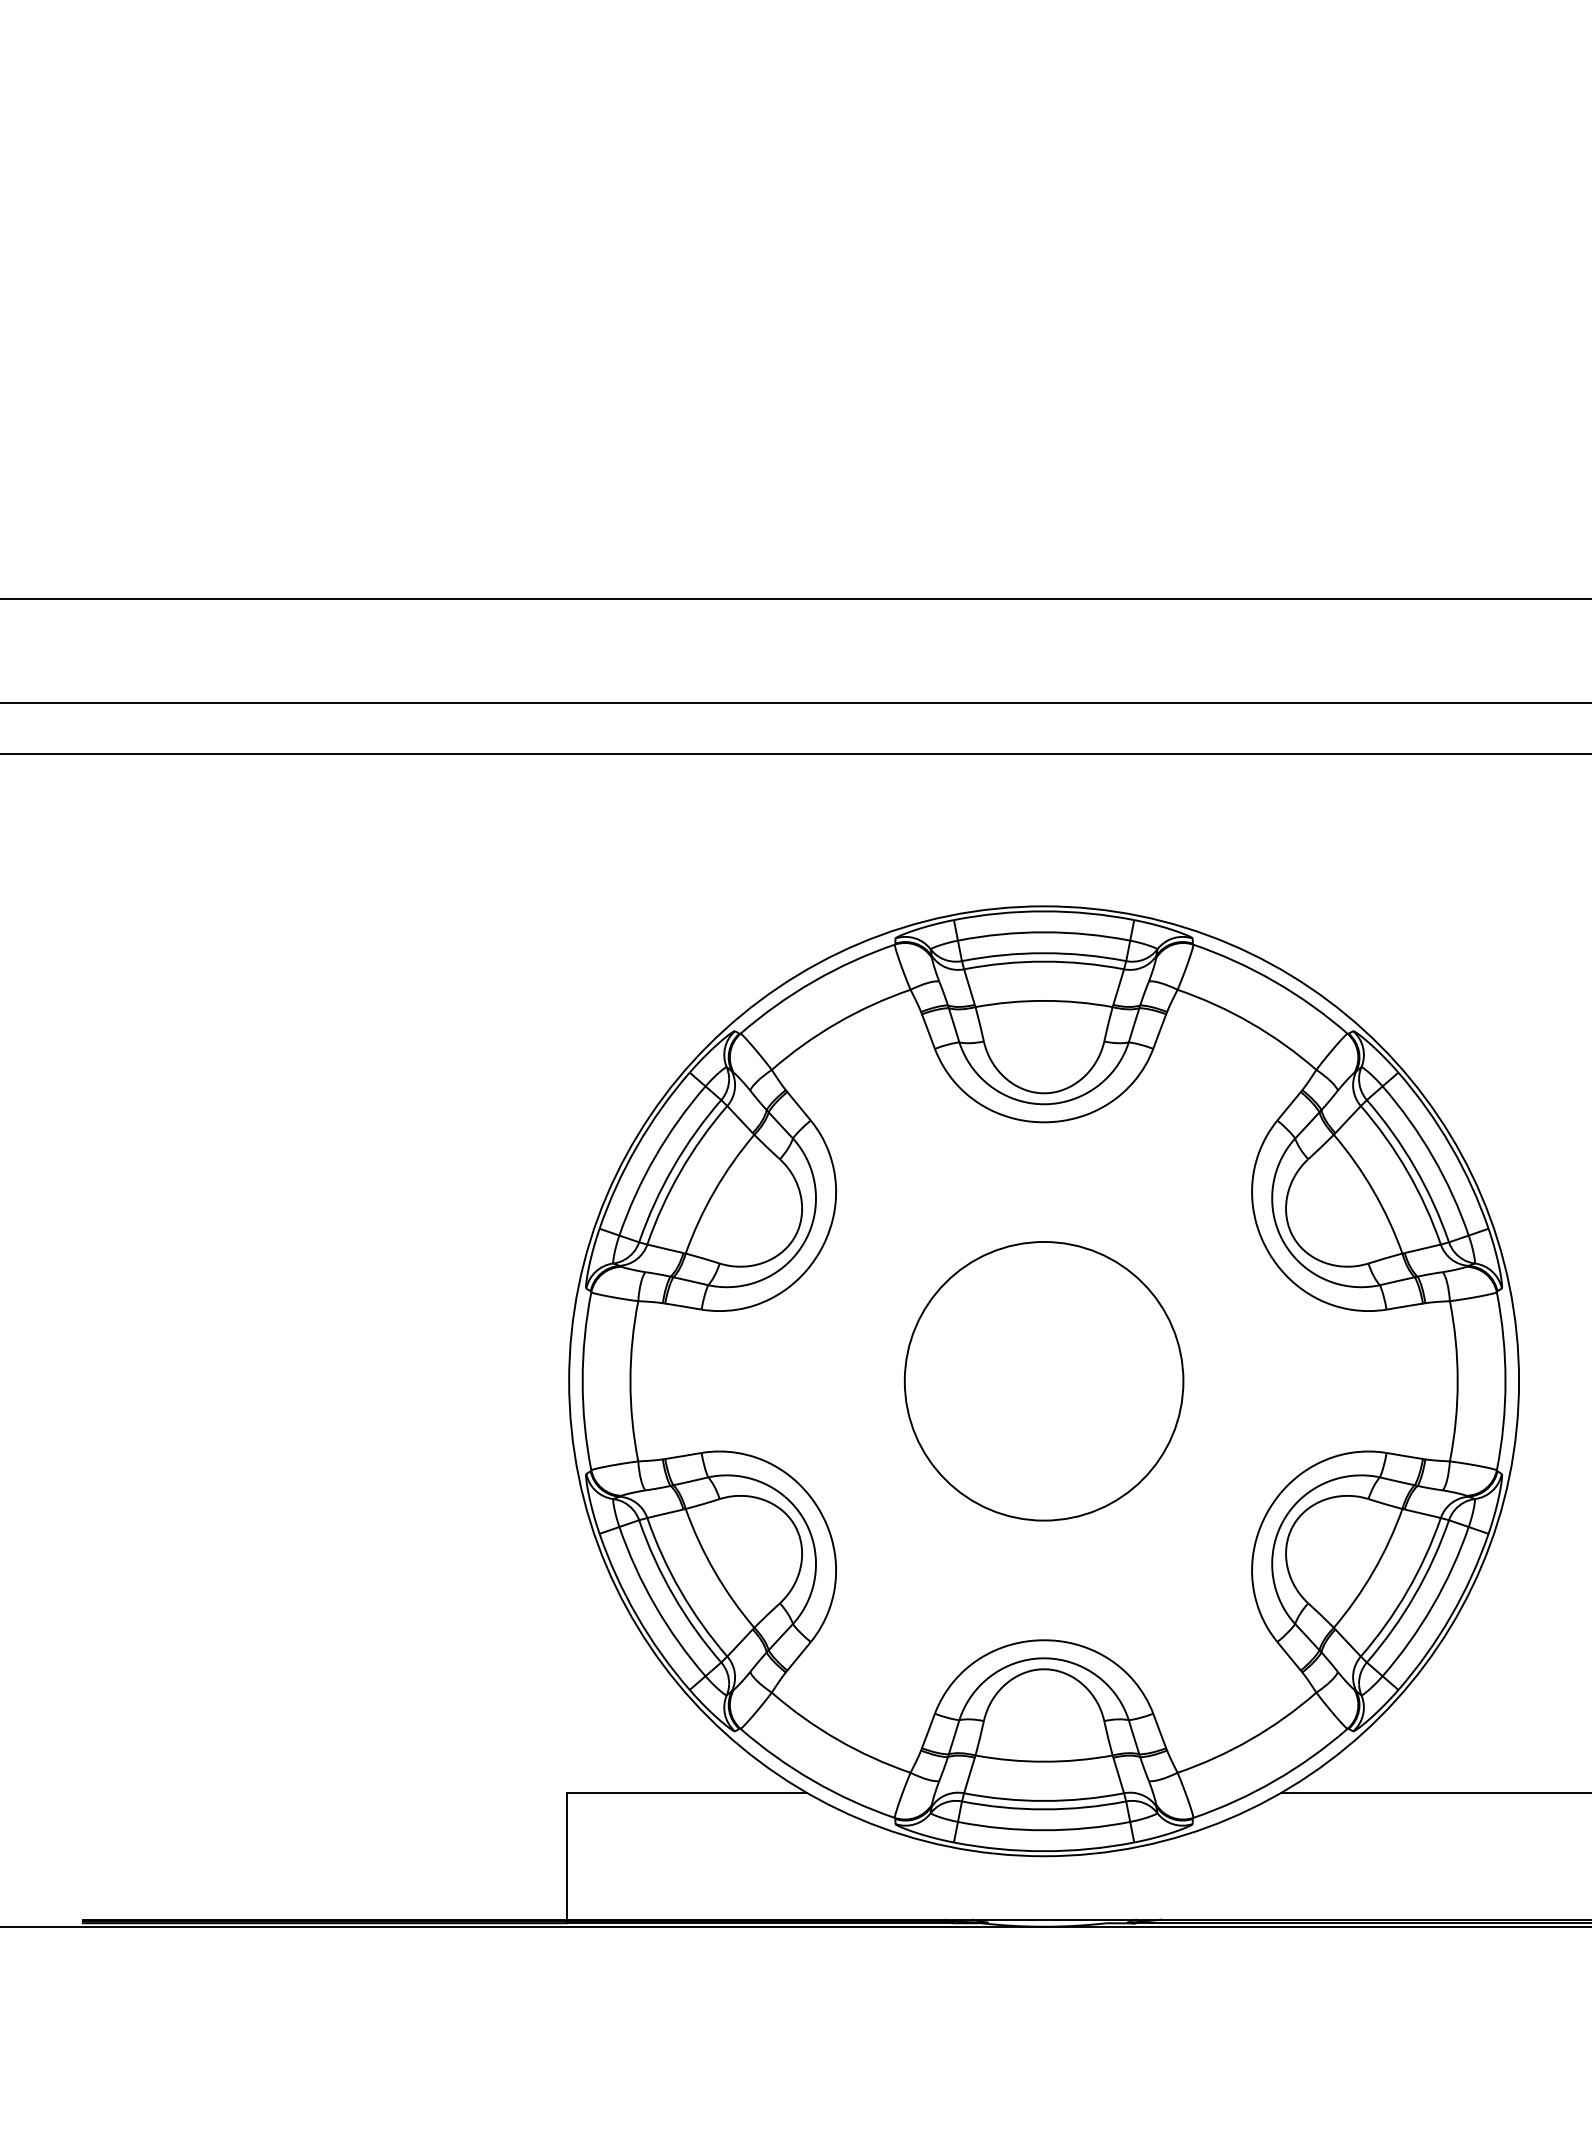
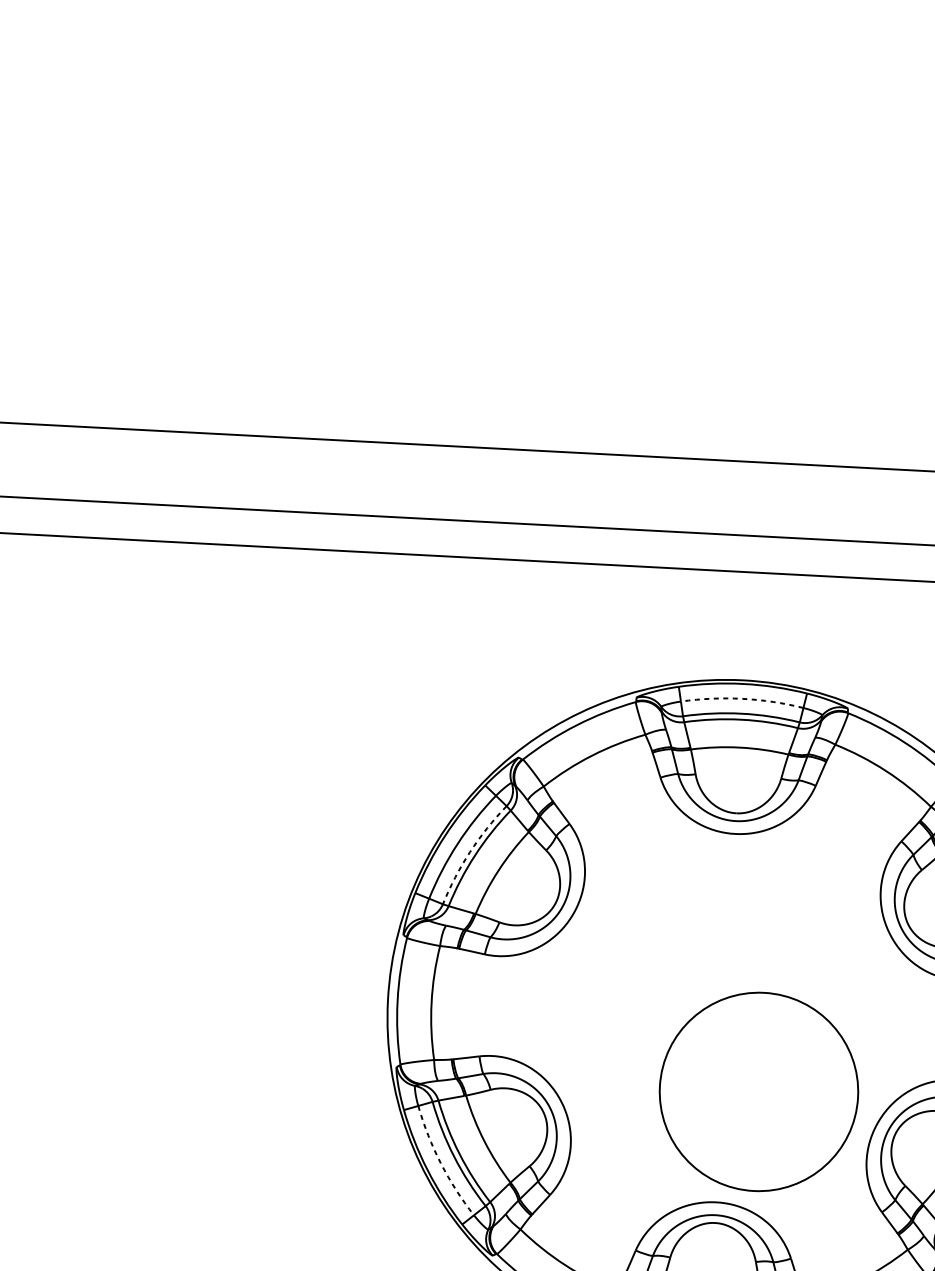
arc: (1044, 932) -> (742, 698), solid -> dashed
arc: (673, 1167) -> (470, 852), solid -> dashed
circle: (1043, 1381) -> (758, 1092), moved
arc: (655, 1605) -> (441, 1163), solid -> dashed

